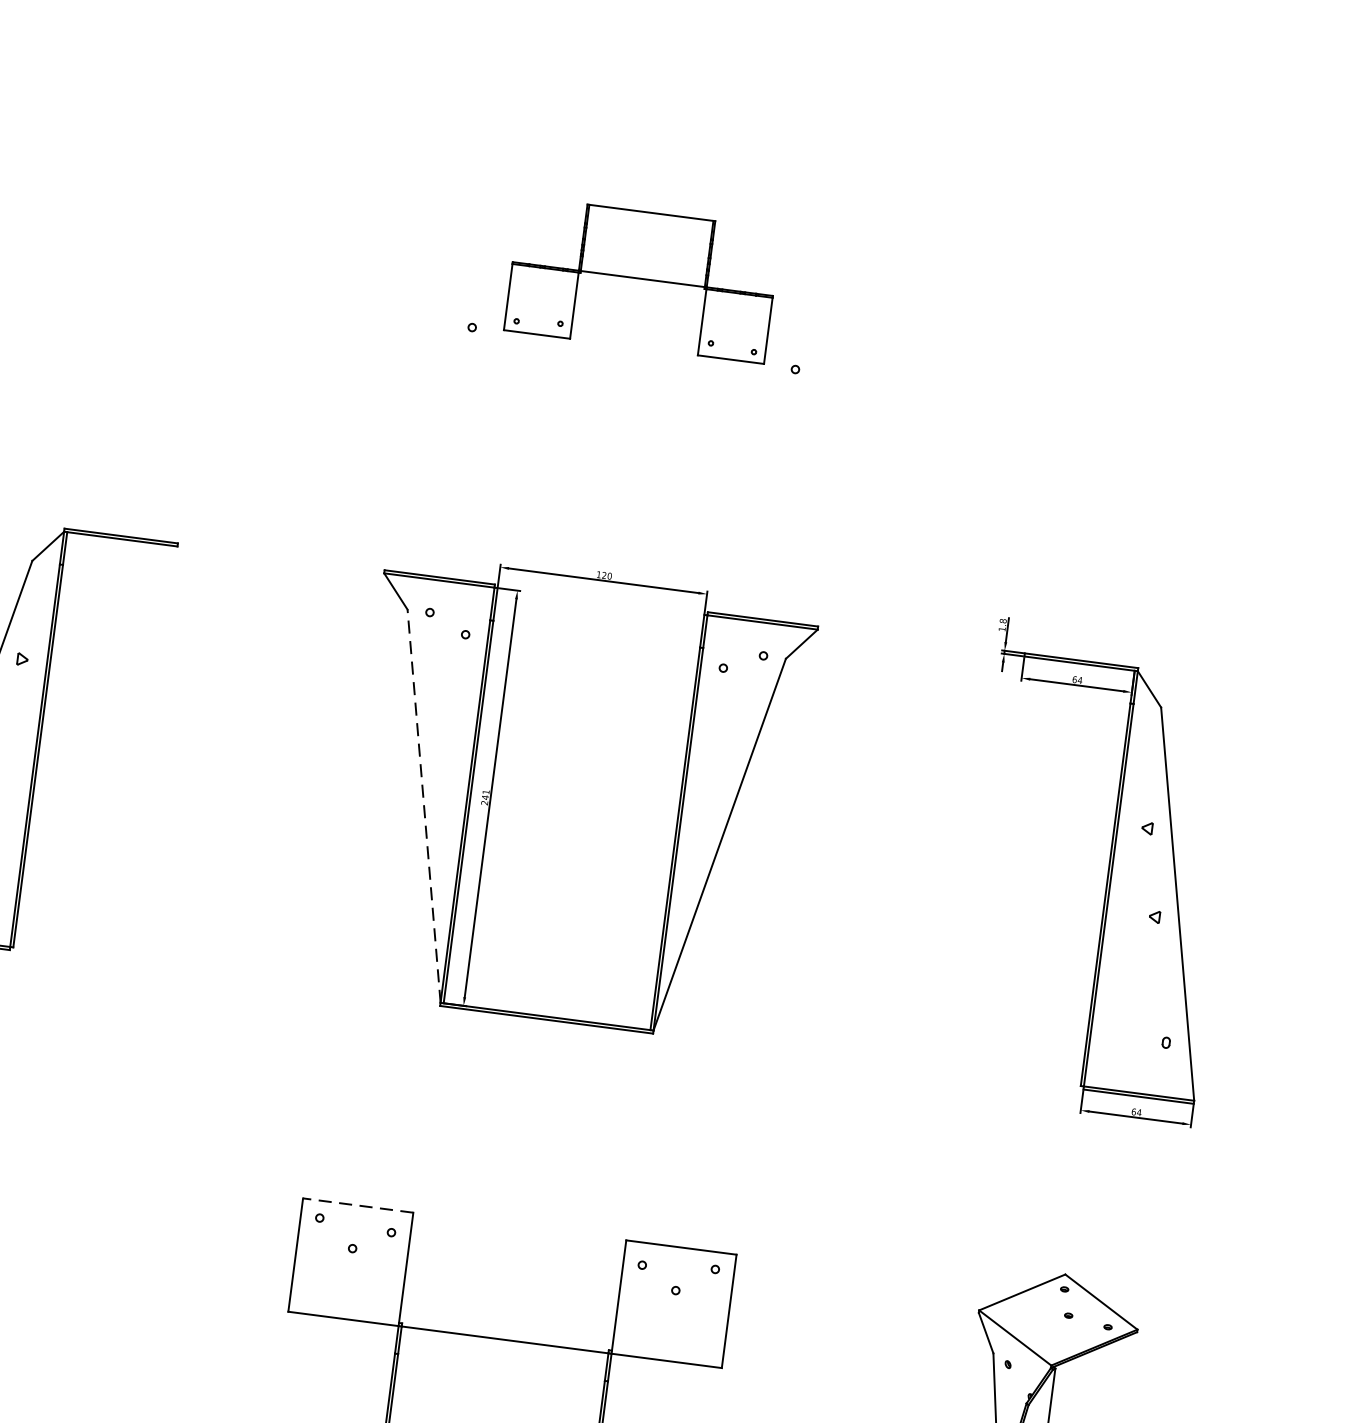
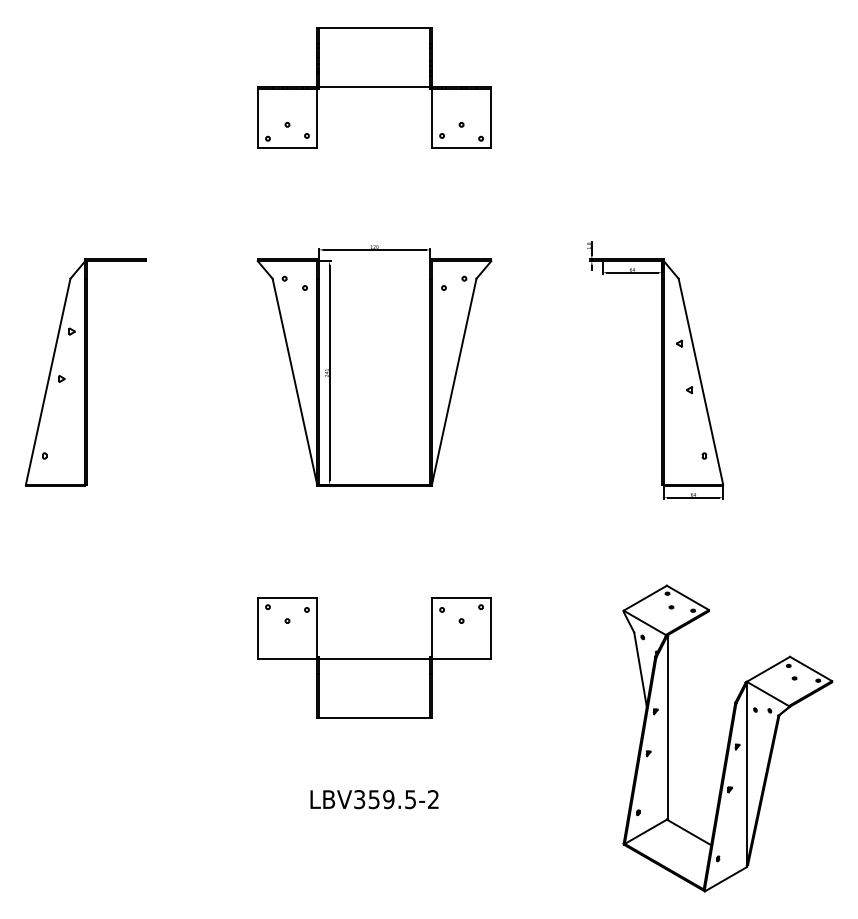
part: (642, 279) -> (374, 87), size x1.67
line: (423, 805) -> (294, 381), dashed -> solid
line: (358, 1204) -> (287, 597), dashed -> solid

